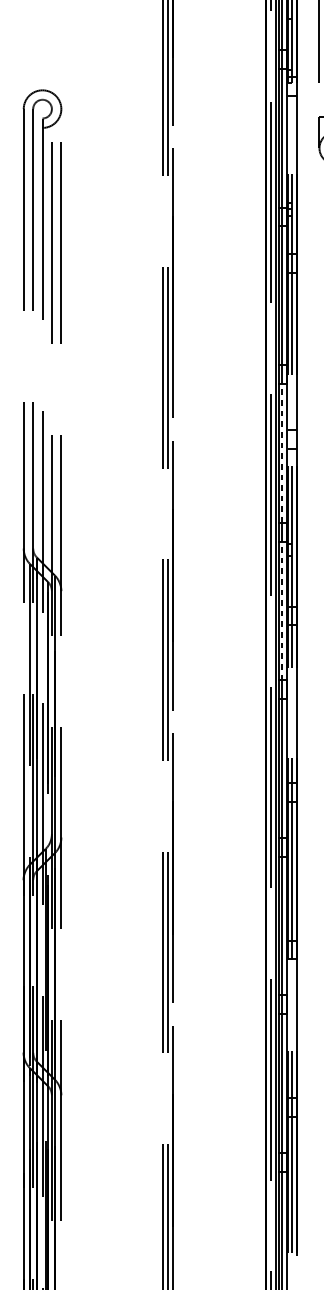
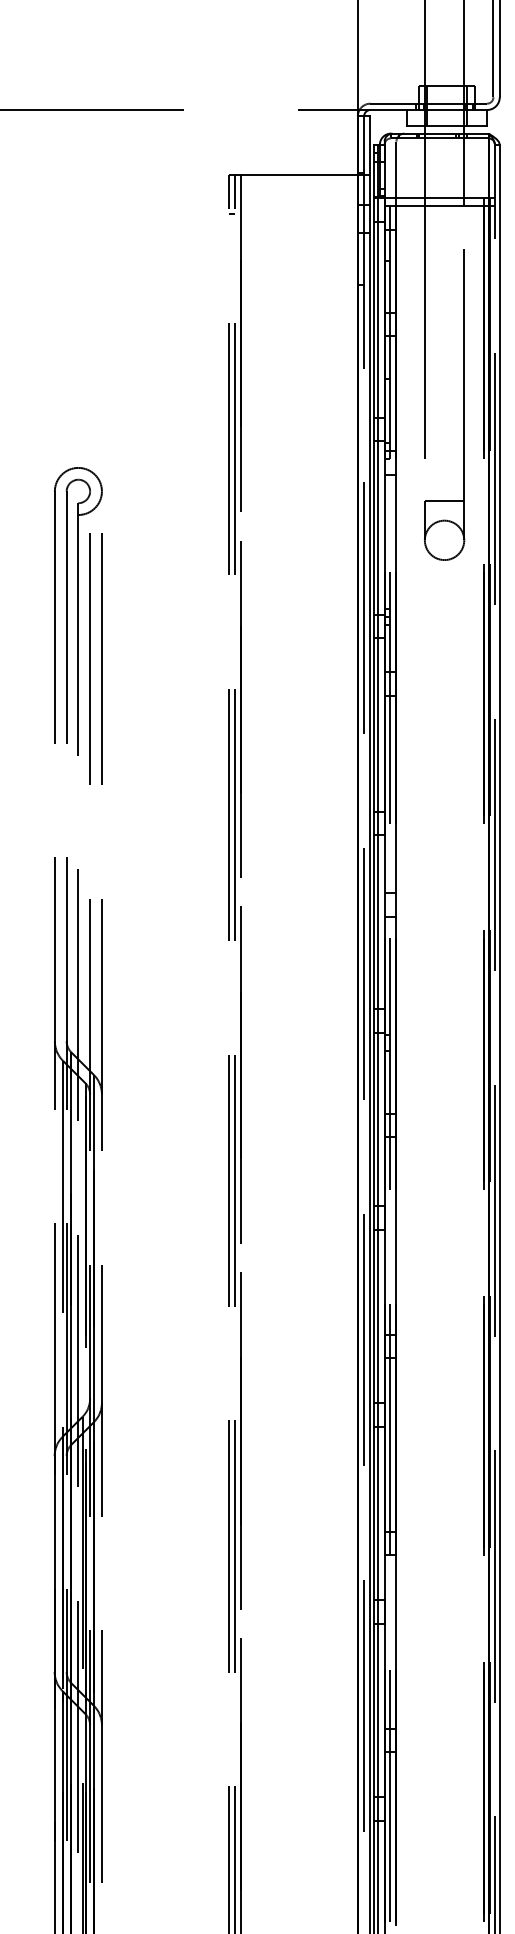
line: (282, 453) -> (378, 922), dashed -> solid
line: (282, 611) -> (378, 1119), dashed -> solid

